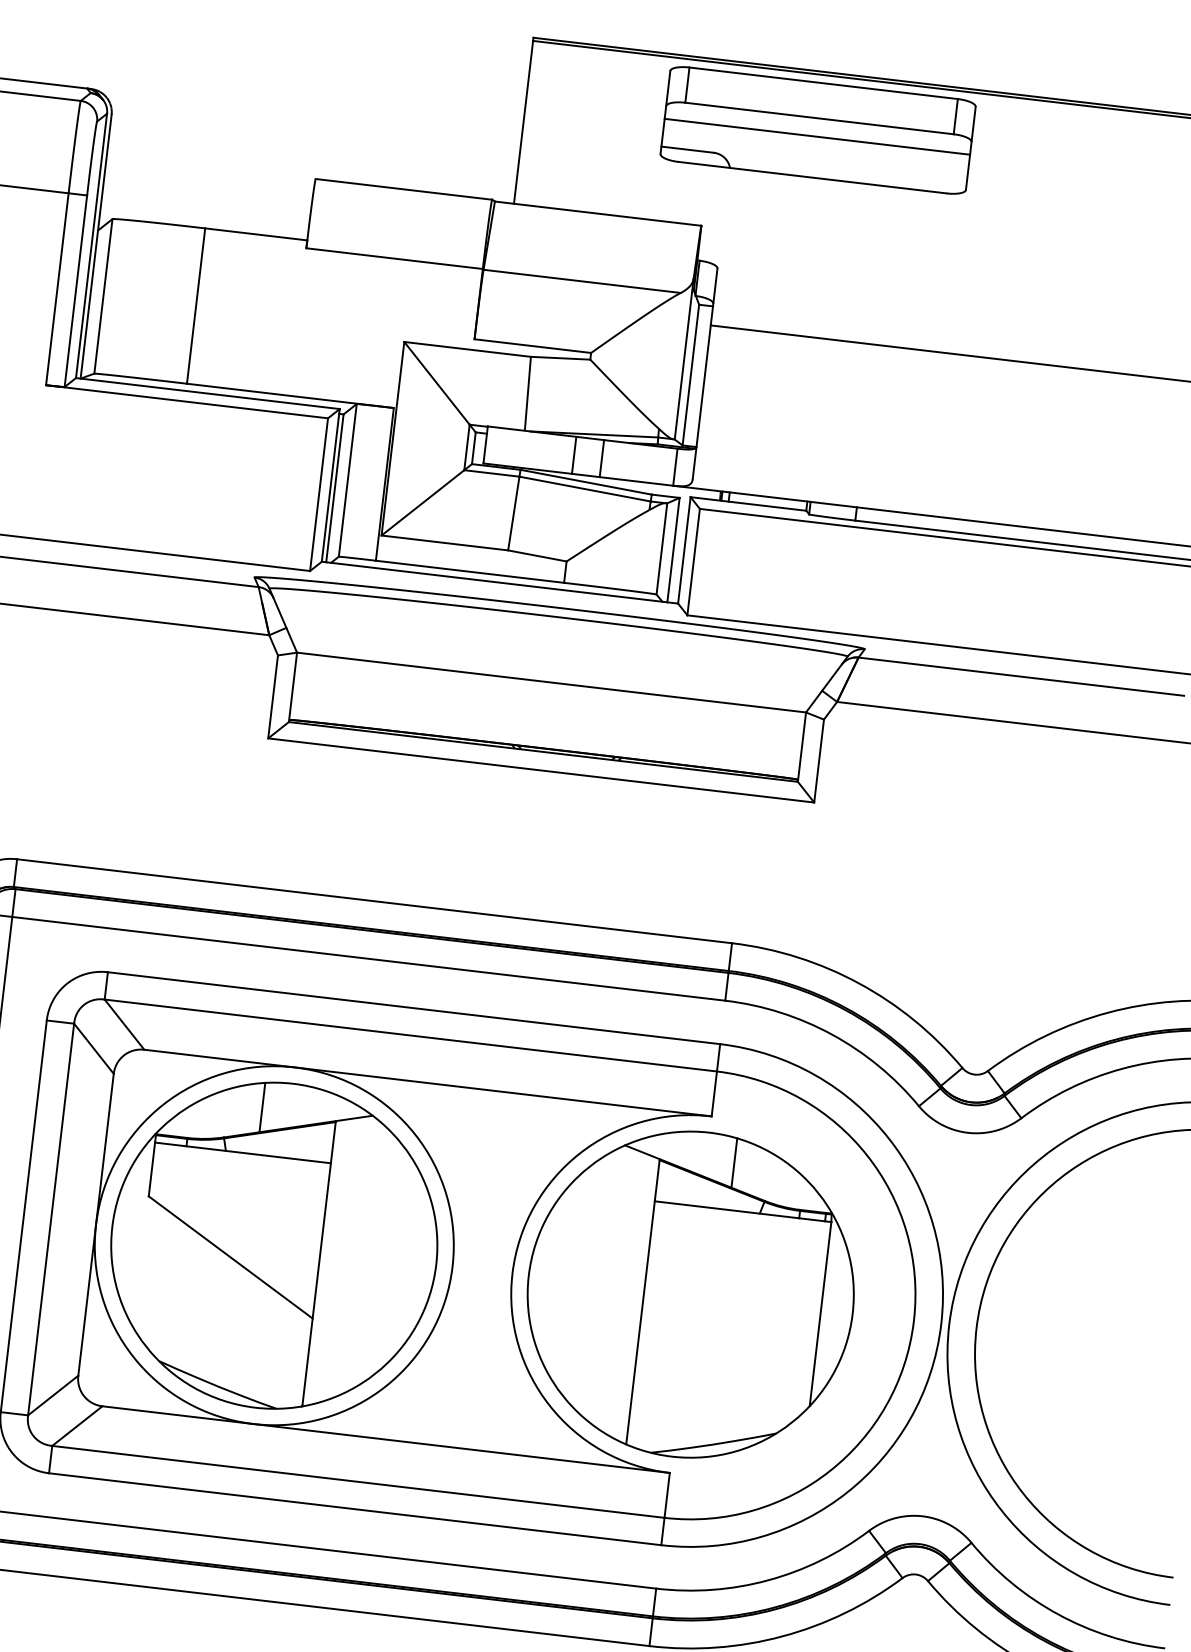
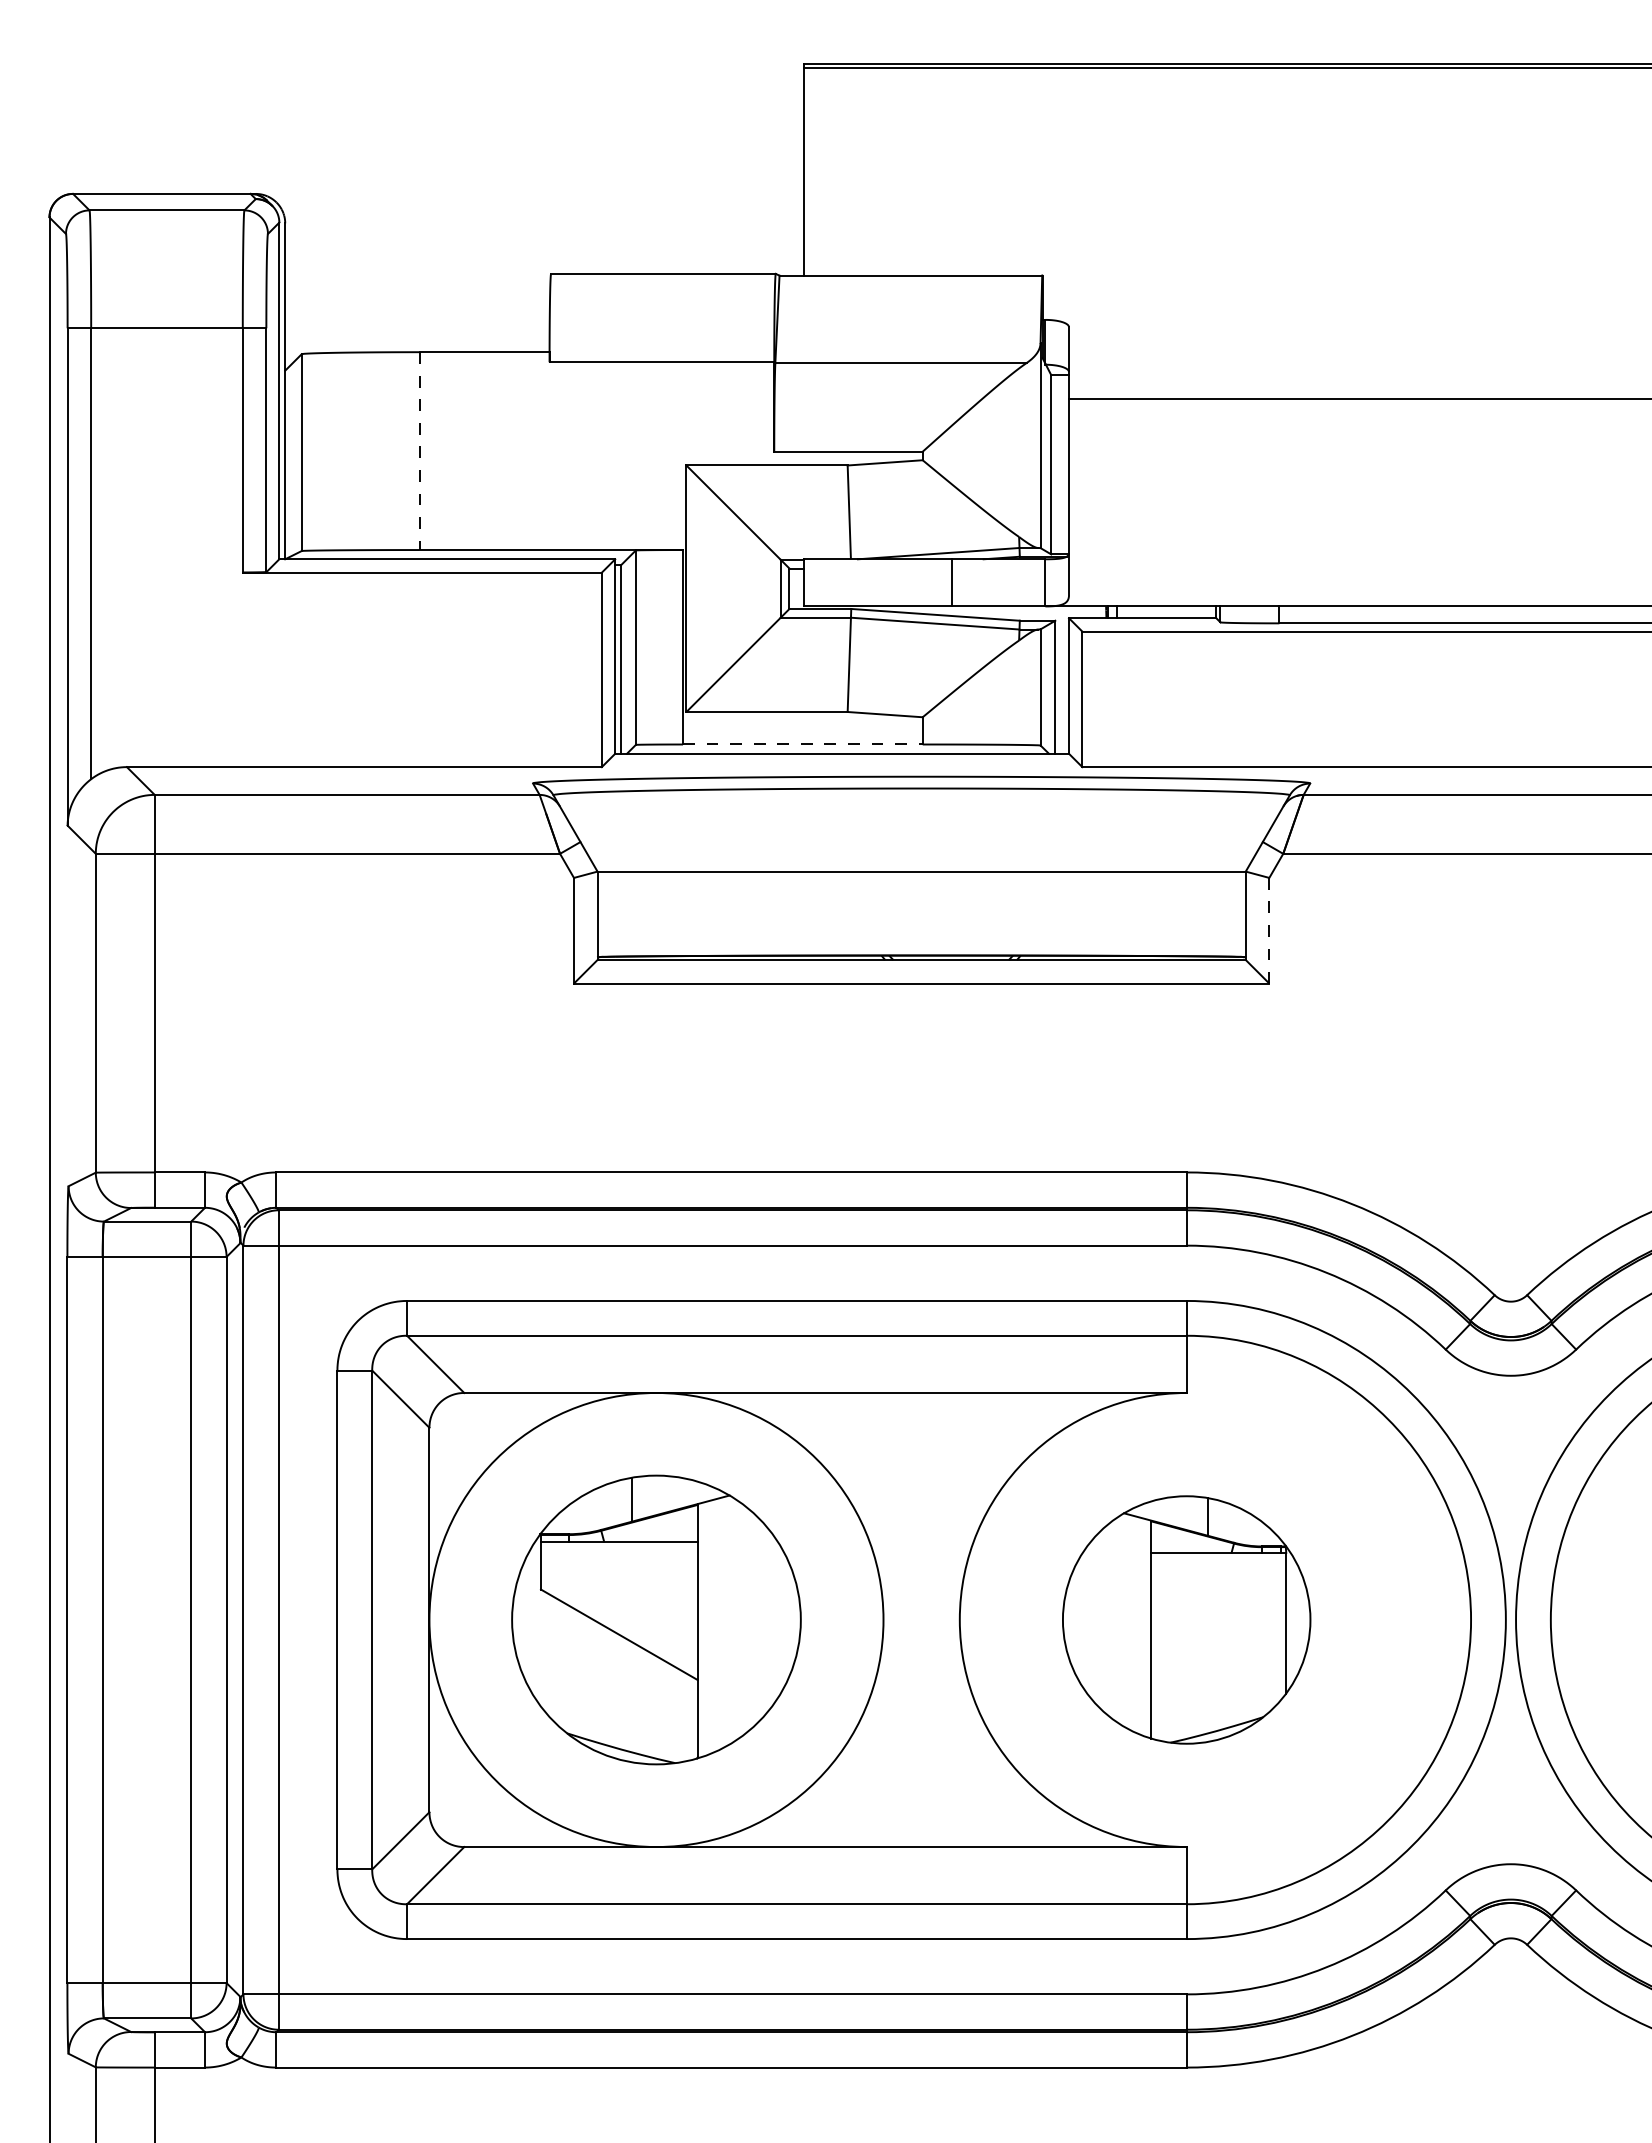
part: (817, 130) -> (1174, 138), removed
line: (196, 306) -> (419, 451), solid -> dashed
line: (574, 455) -> (916, 582), removed
line: (469, 571) -> (802, 744), solid -> dashed
line: (819, 760) -> (1269, 930), solid -> dashed
part: (274, 1245) -> (656, 1619), size x0.7
part: (690, 1294) -> (1186, 1619), size x0.6

